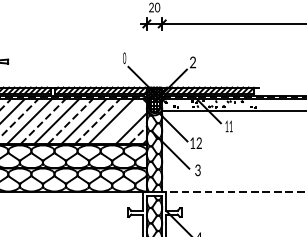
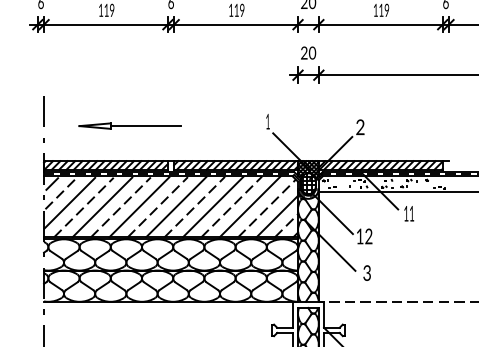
text: (124, 58) -> (267, 121), 0 -> 1
line: (34, 61) -> (145, 126), added
line: (123, 122) -> (266, 208), added

